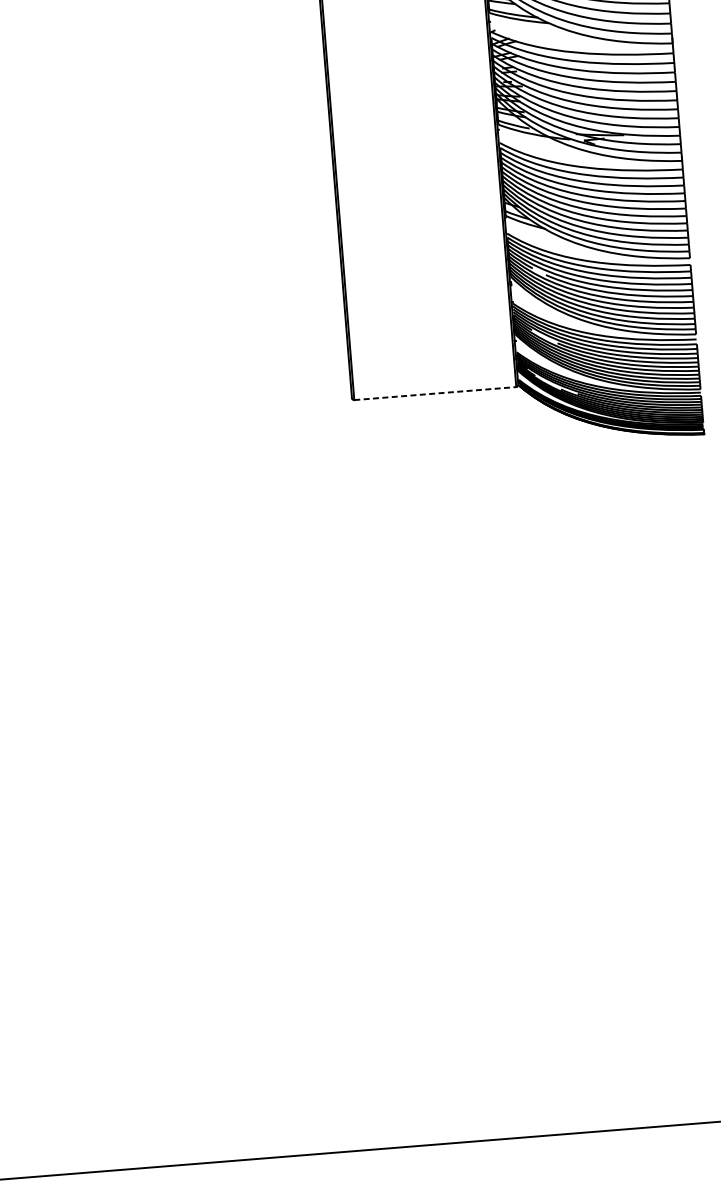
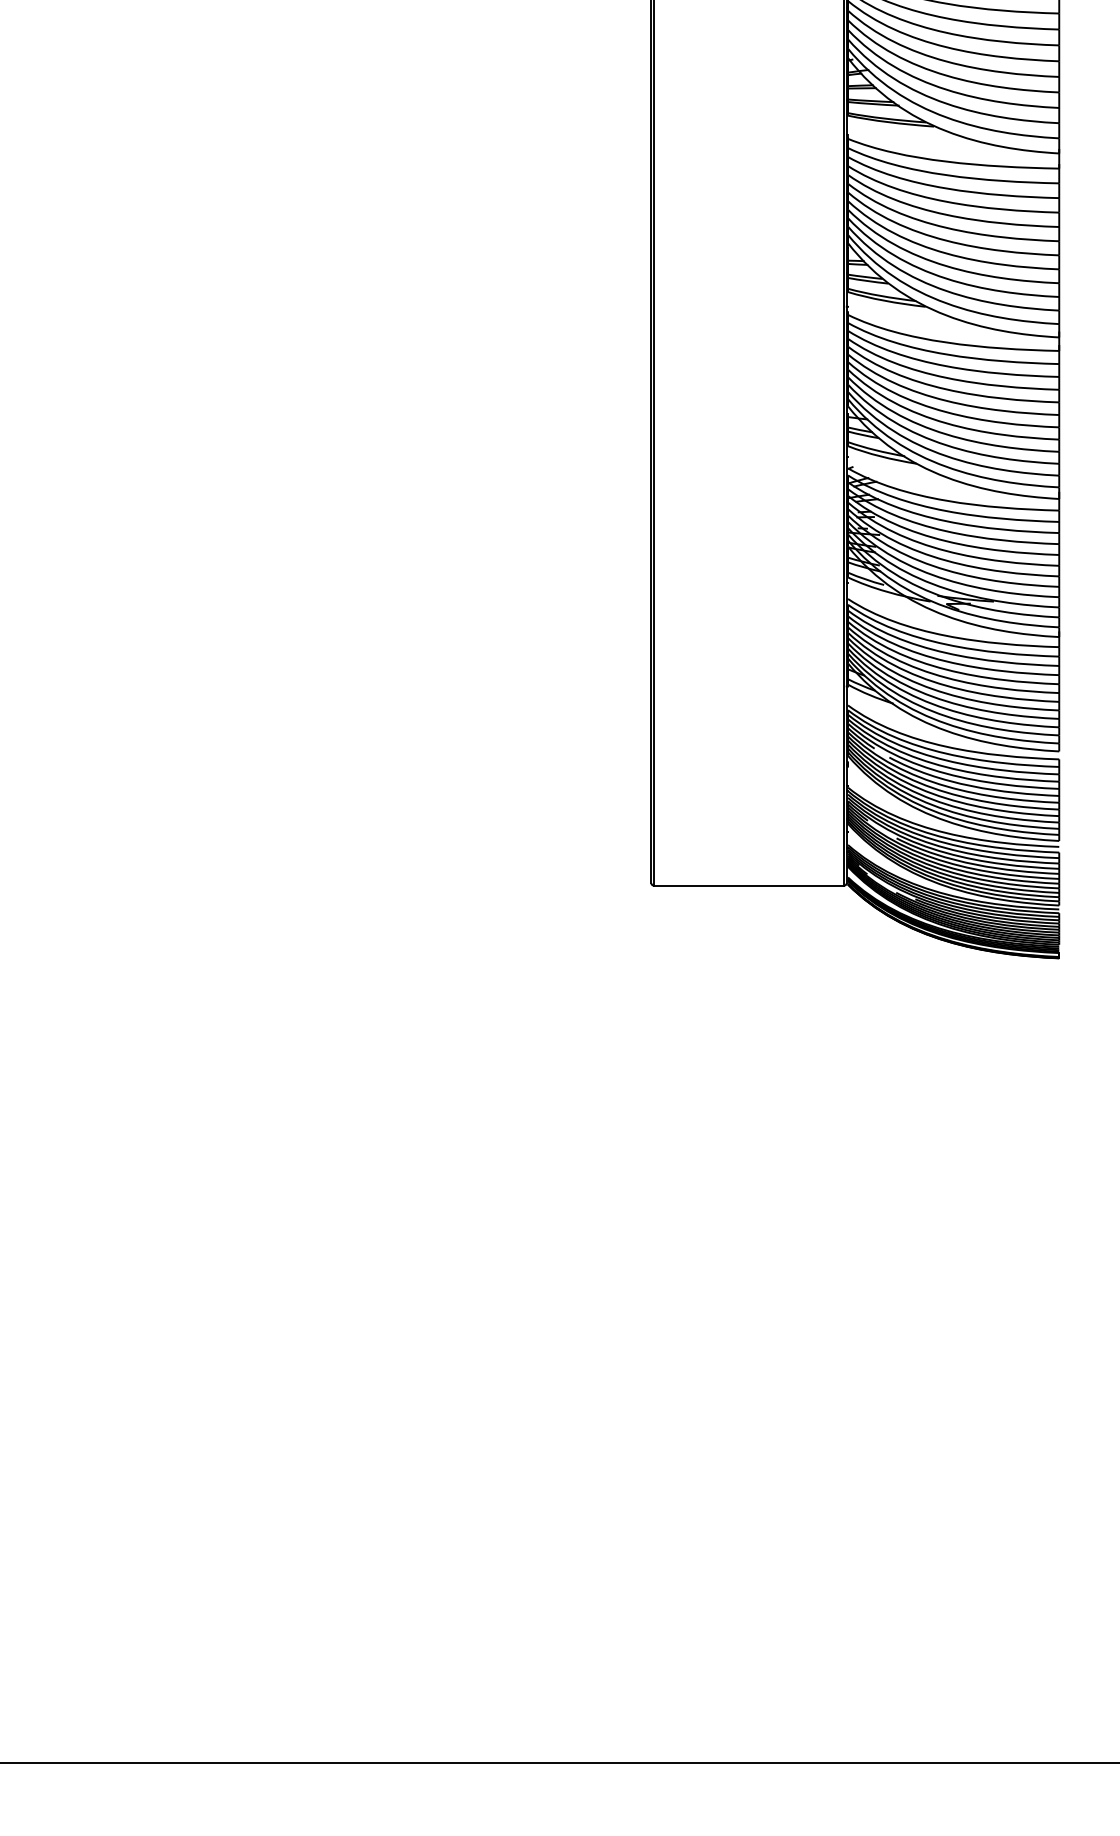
line: (435, 393) -> (749, 885), dashed -> solid

